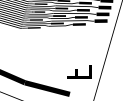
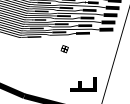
part: (62, 38) -> (64, 48), added

